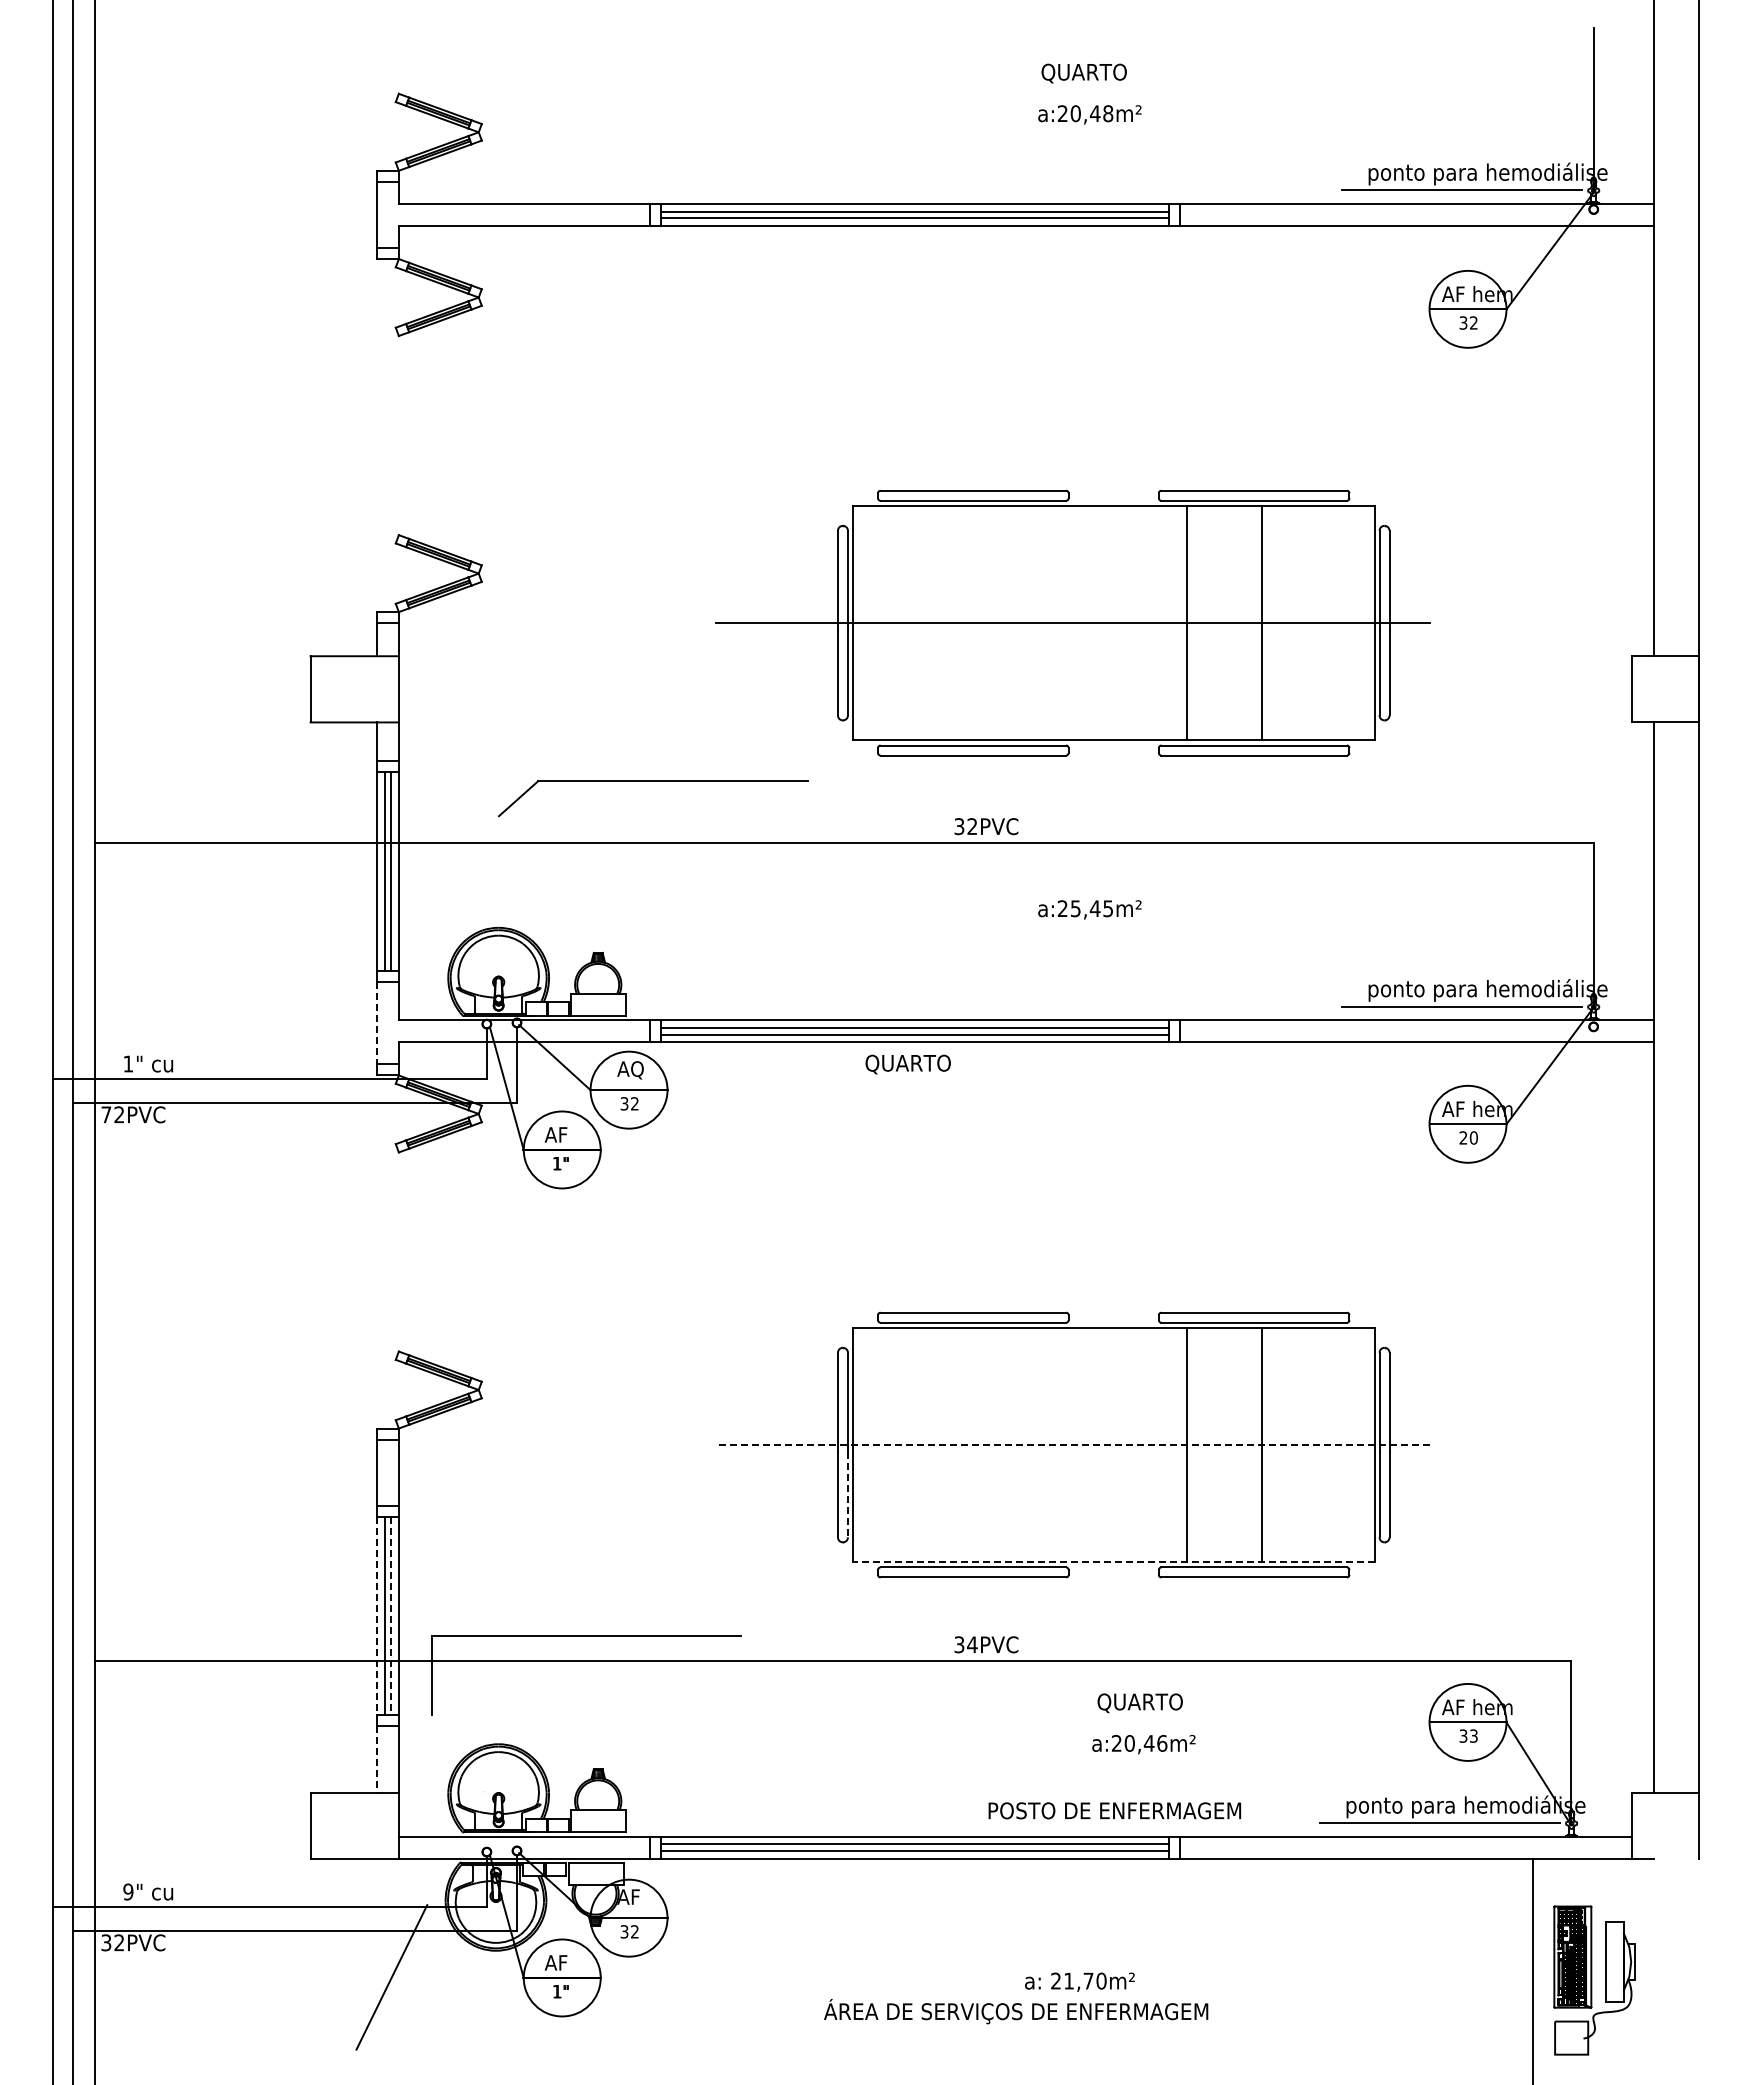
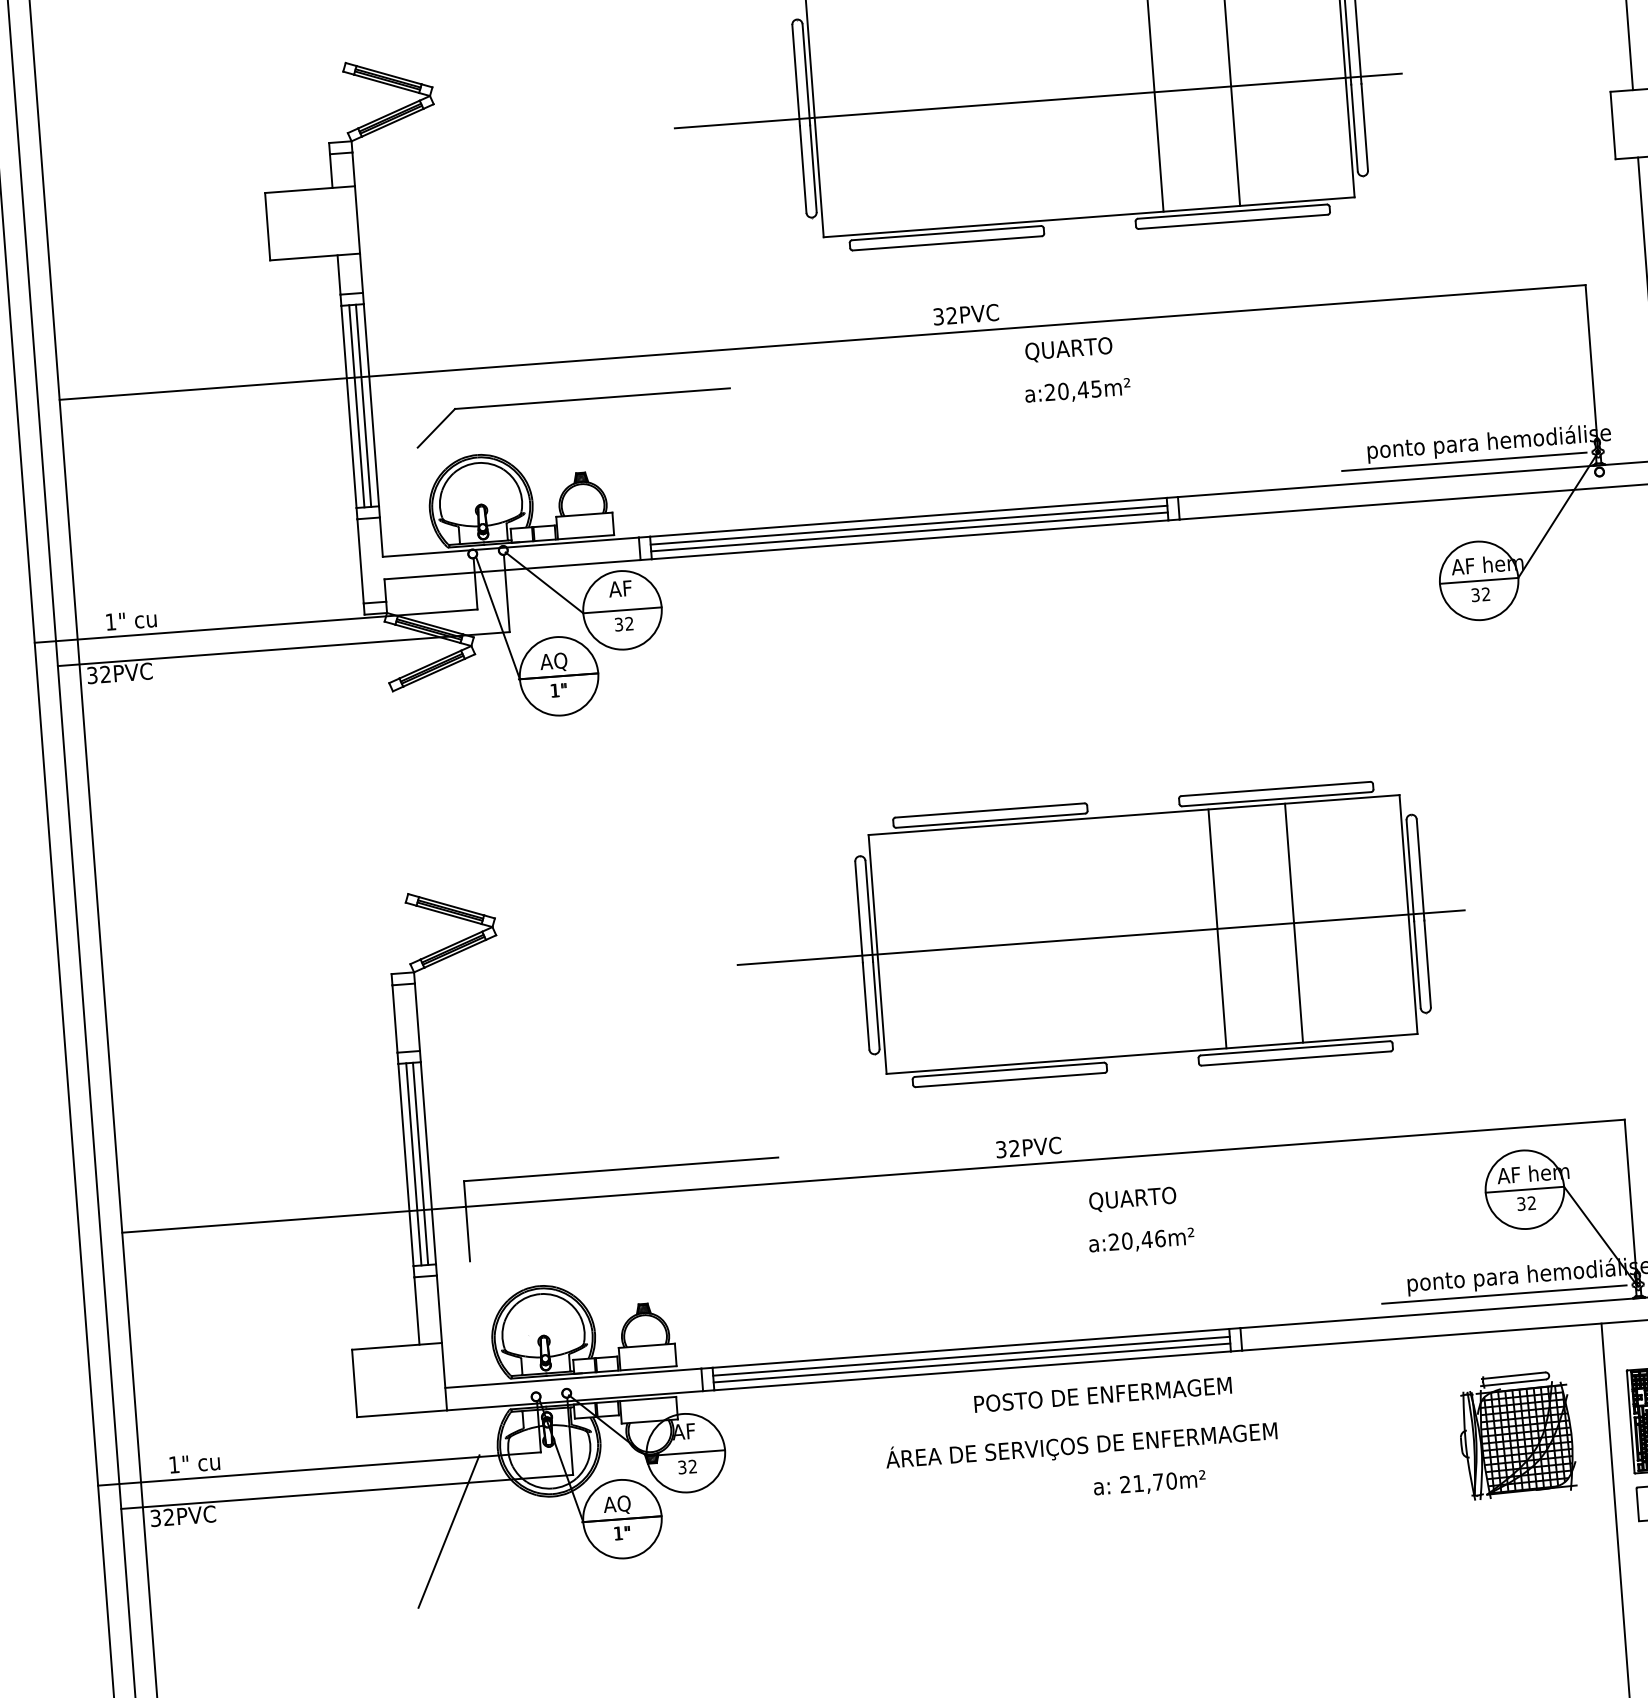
part: (653, 781) -> (572, 400), moved
text: (1075, 908) -> (1063, 391), a:25,45m² -> a:20,45m²
line: (376, 1023) -> (360, 561), dashed -> solid
text: (907, 1064) -> (1068, 349), moved
text: (637, 1070) -> (629, 589), AQ -> AF
text: (106, 1114) -> (92, 675), 72PVC -> 32PVC
text: (564, 1136) -> (560, 662), AF -> AQ
text: (1468, 1137) -> (1480, 594), 20 -> 32
line: (1072, 1445) -> (1101, 938), dashed -> solid
line: (847, 1494) -> (875, 1005), dashed -> solid
line: (1113, 1562) -> (1151, 1054), dashed -> solid
line: (376, 1616) -> (405, 1165), dashed -> solid
line: (391, 1616) -> (420, 1164), dashed -> solid
text: (972, 1644) -> (1014, 1148), 34PVC -> 32PVC
text: (1139, 1703) -> (1132, 1199), moved
text: (1473, 1735) -> (1531, 1202), 33 -> 32
text: (1143, 1744) -> (1141, 1241), moved
line: (376, 1760) -> (416, 1312), dashed -> solid
text: (1114, 1810) -> (1102, 1394), moved
text: (128, 1891) -> (174, 1464), 9" -> 1"
part: (1442, 1961) -> (1517, 1435), added
text: (564, 1964) -> (623, 1505), AF -> AQ
text: (1016, 2011) -> (1081, 1445), moved

